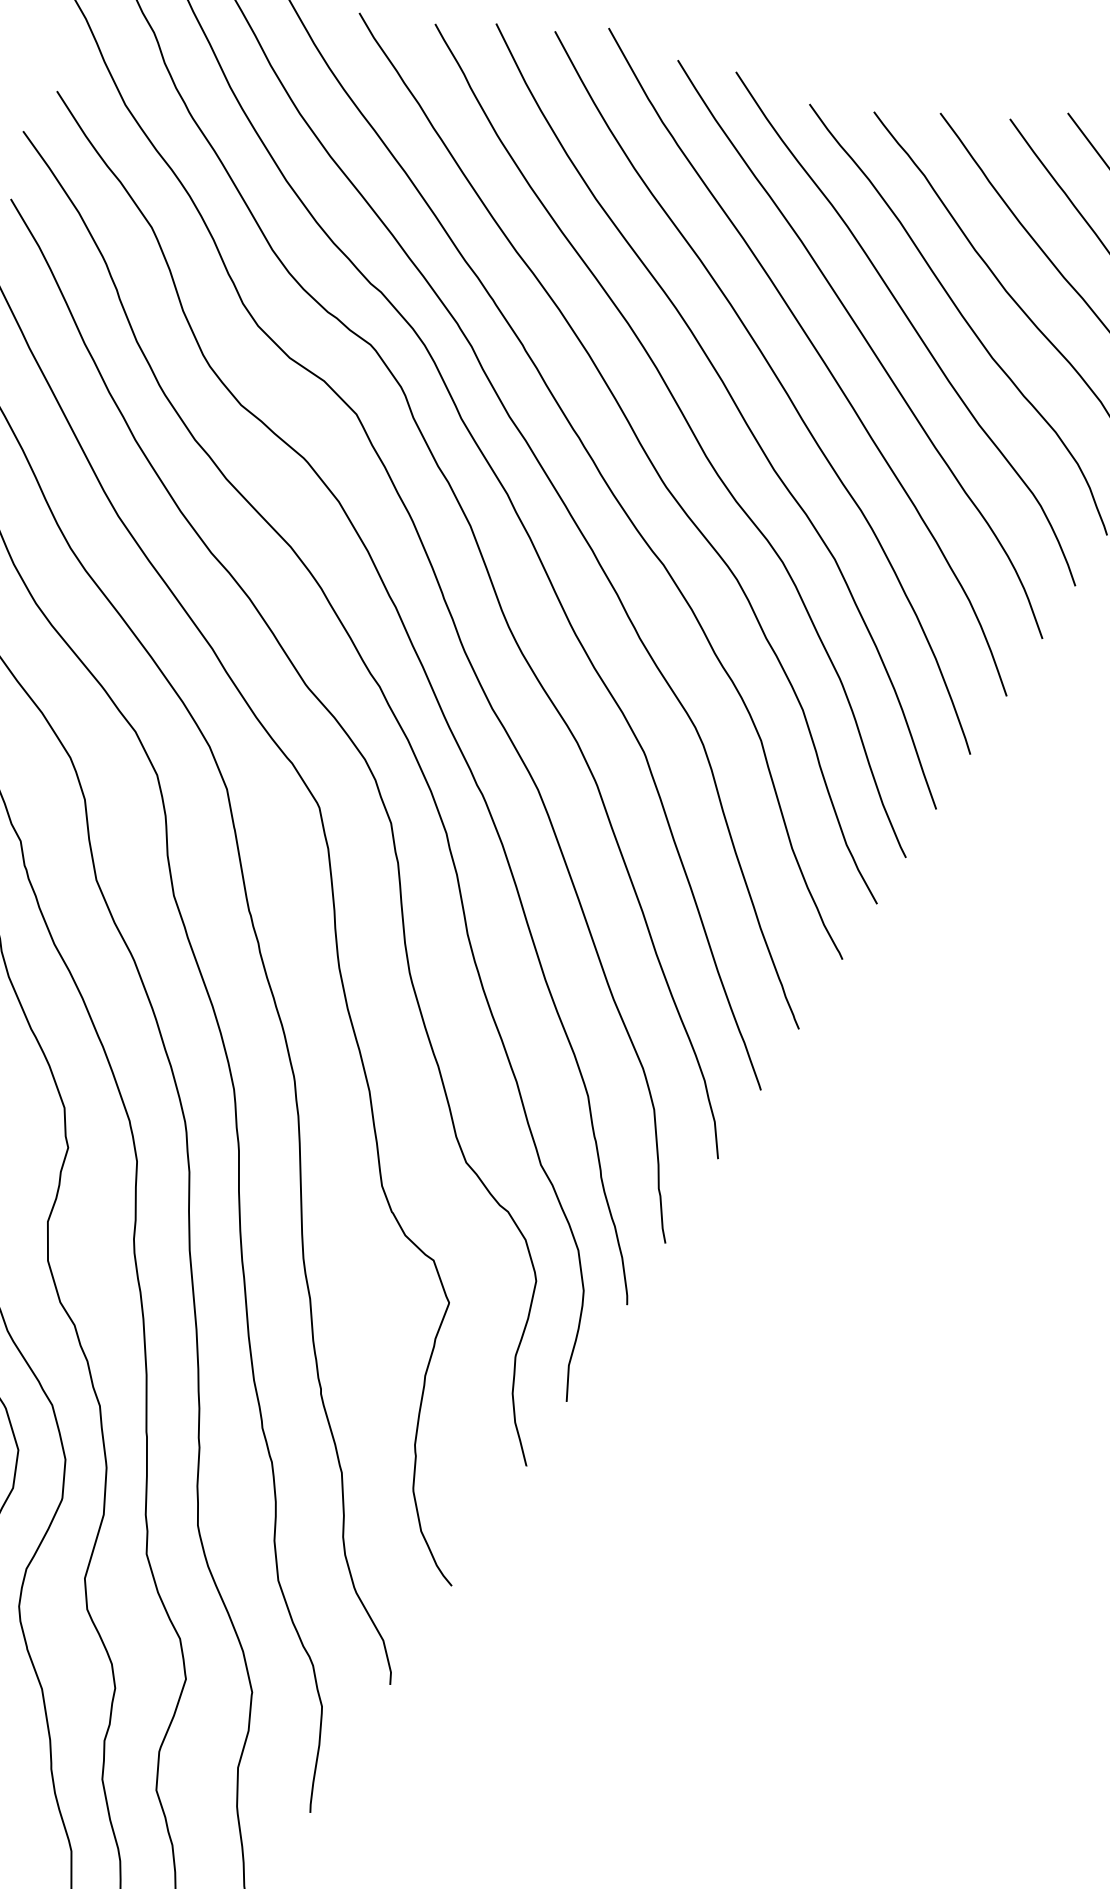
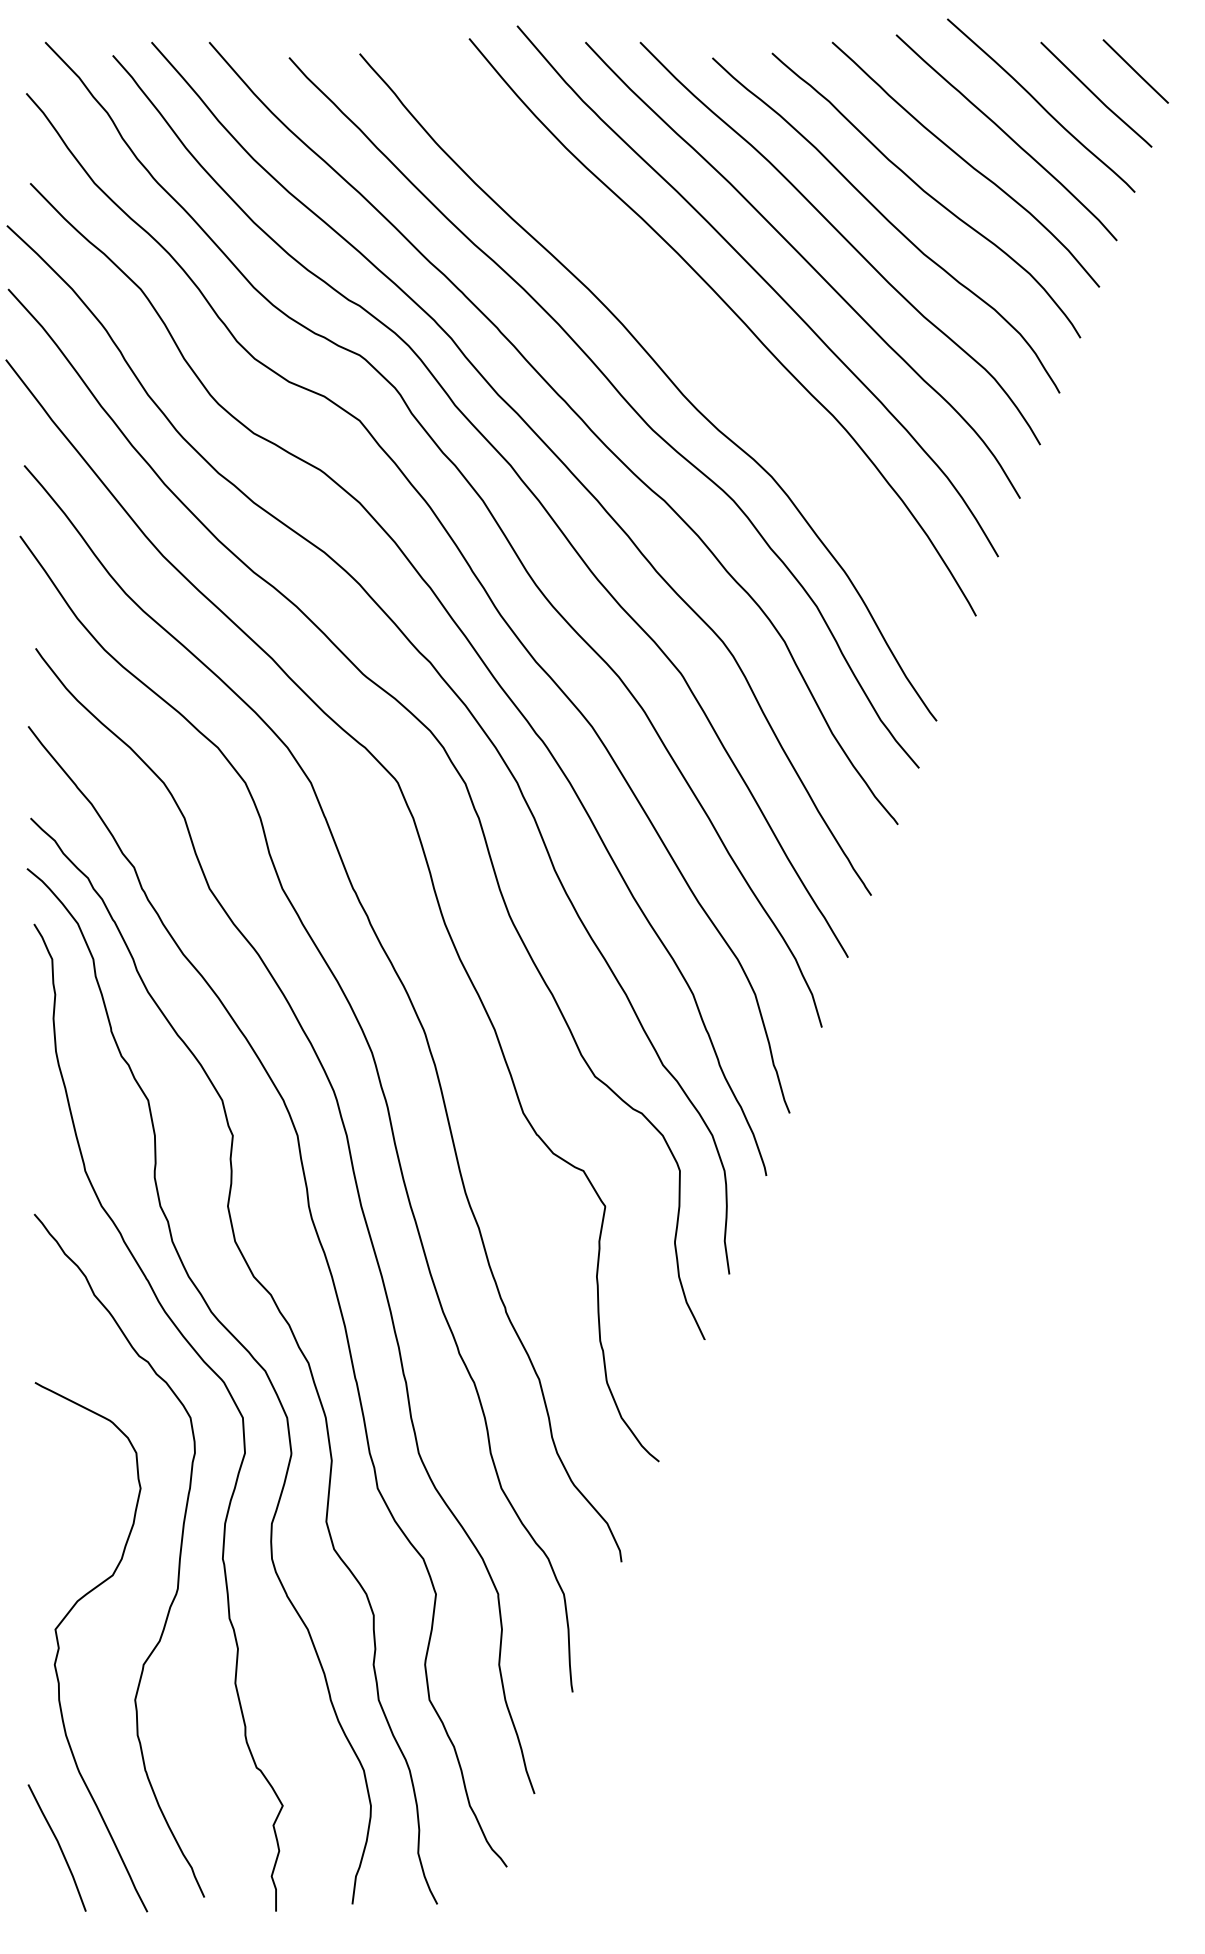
curve: (733, 403) -> (698, 342), removed

